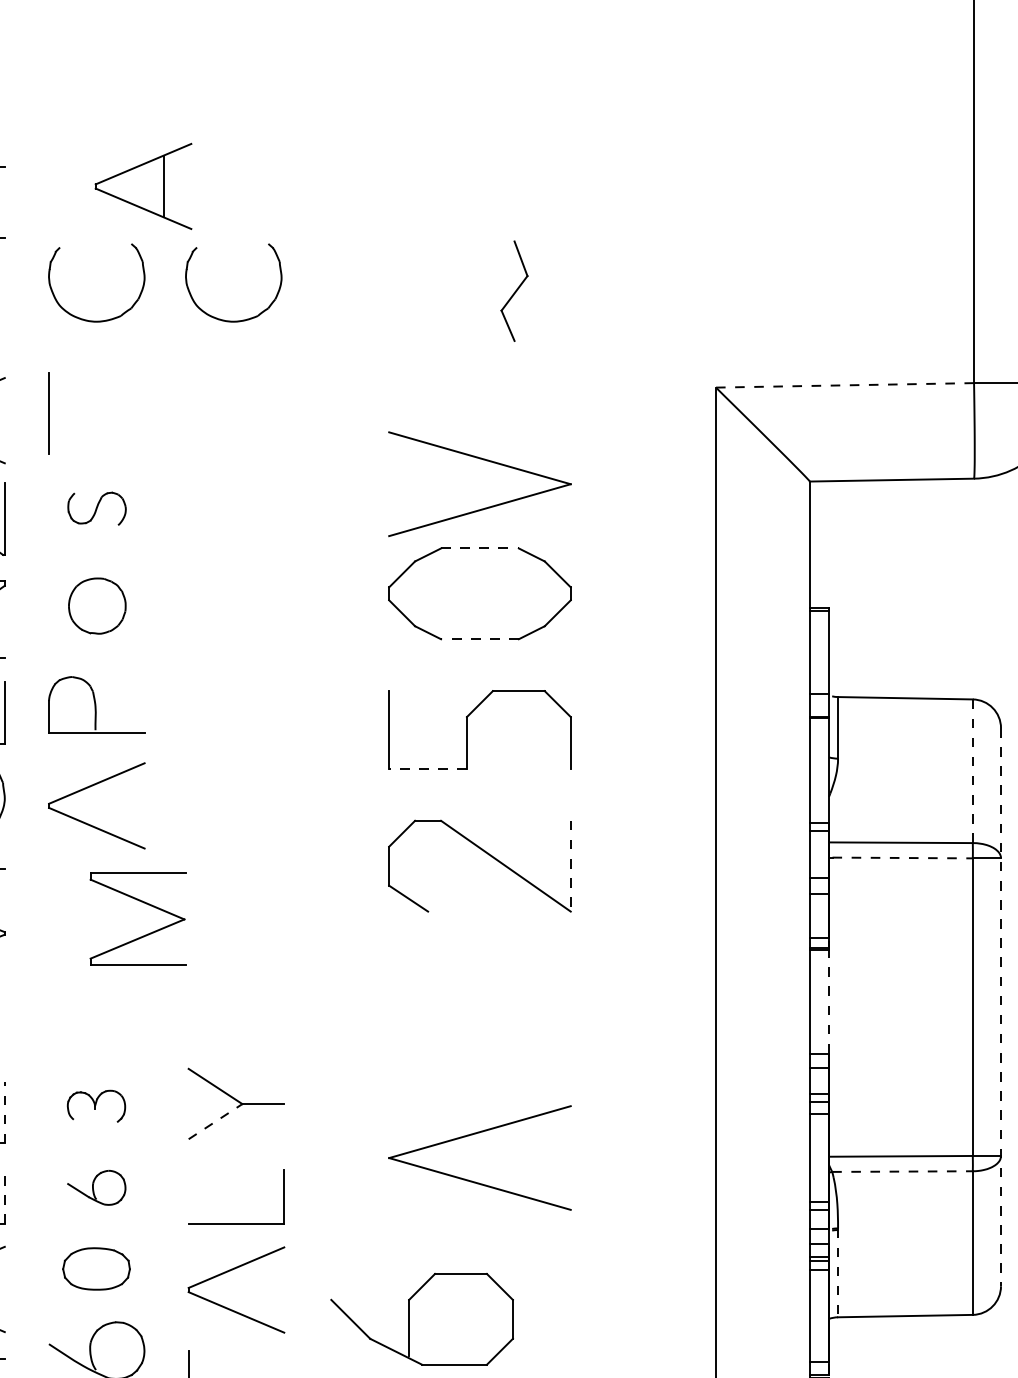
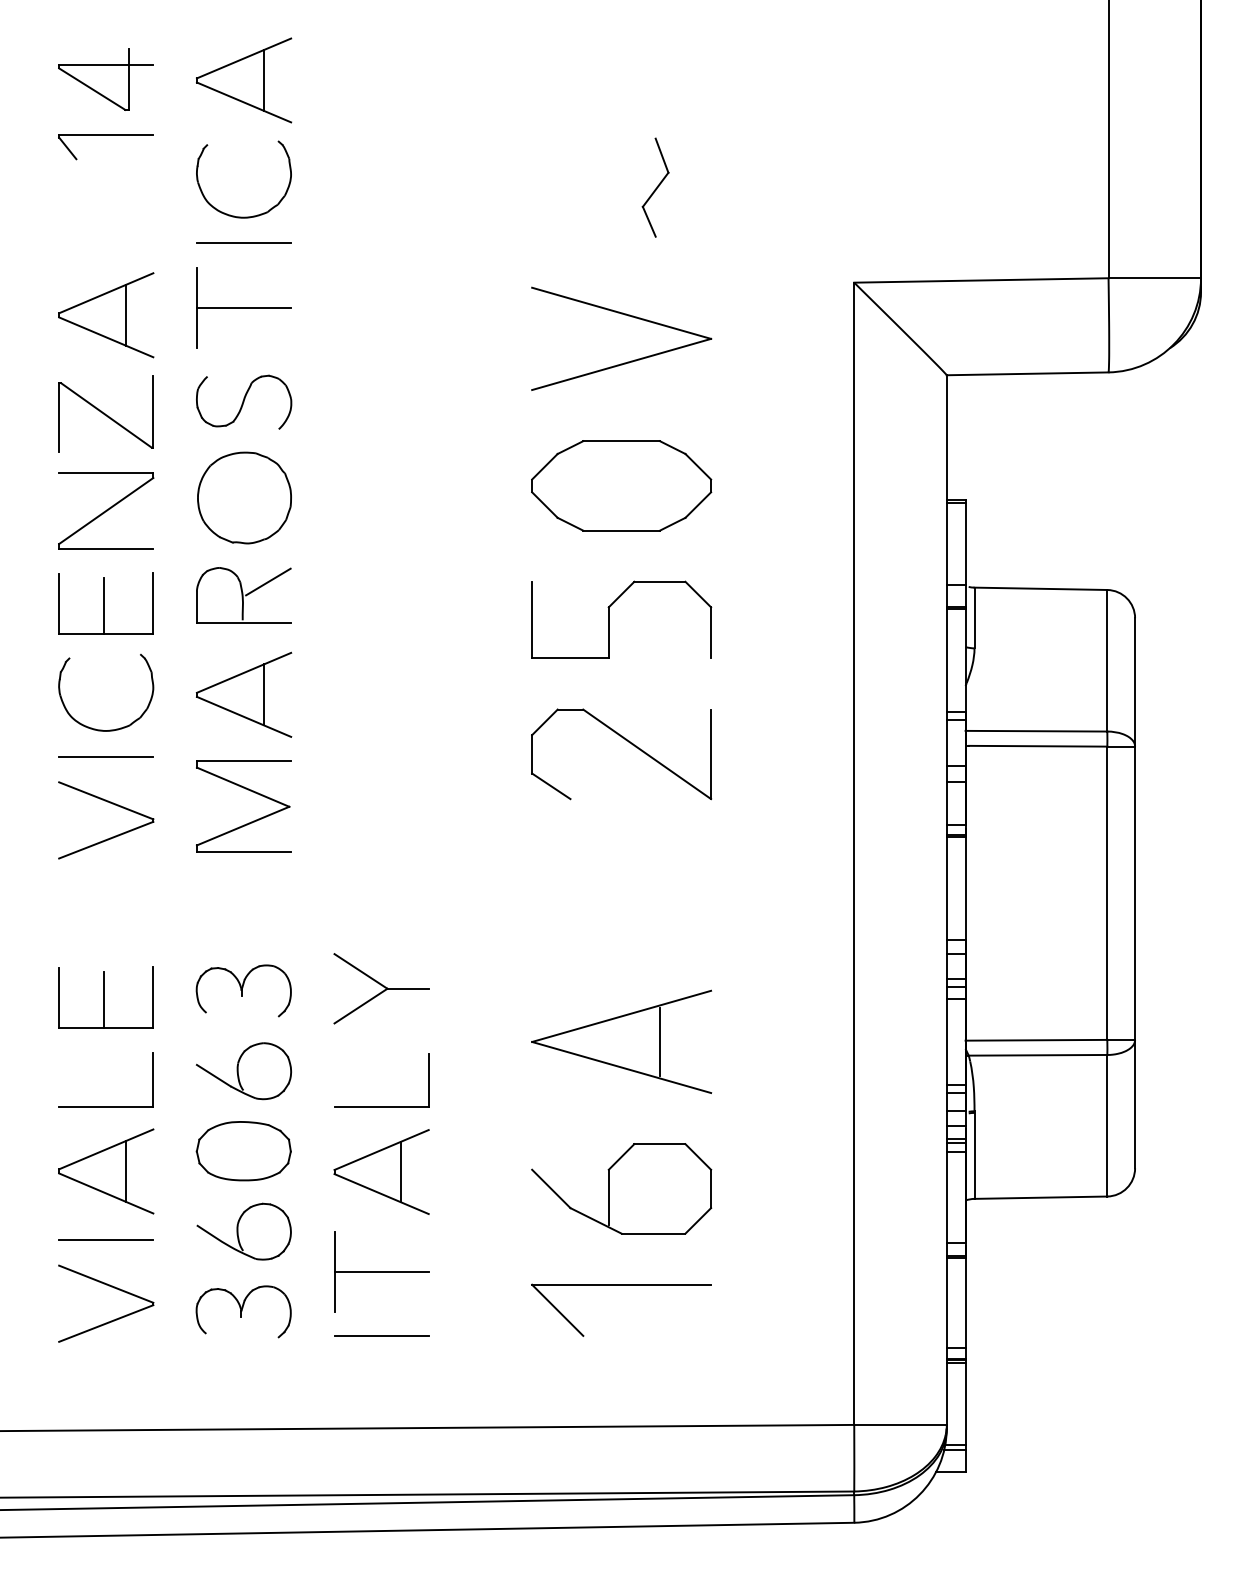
part: (143, 186) -> (244, 80), moved
part: (233, 320) -> (378, 216), removed
line: (96, 347) -> (243, 243), added
line: (845, 385) -> (981, 280), dashed -> solid
line: (96, 412) -> (243, 307), added
part: (486, 461) -> (628, 316), moved
part: (97, 508) -> (244, 401), size x1.67
line: (480, 548) -> (622, 441), dashed -> solid
part: (97, 605) -> (244, 497), size x1.67
line: (479, 639) -> (621, 530), dashed -> solid
line: (121, 690) -> (268, 581), added
line: (427, 768) -> (569, 658), dashed -> solid
line: (973, 770) -> (1107, 660), dashed -> solid
line: (116, 805) -> (263, 694), added
line: (902, 858) -> (1038, 746), dashed -> solid
line: (571, 866) -> (711, 754), dashed -> solid
part: (145, 903) -> (250, 791), moved
line: (828, 1001) -> (965, 887), dashed -> solid
line: (1001, 1007) -> (1135, 893), dashed -> solid
part: (96, 1105) -> (243, 990), size x1.67
line: (4, 1111) -> (153, 996), dashed -> solid
line: (216, 1122) -> (361, 1006), dashed -> solid
line: (518, 1157) -> (659, 1041), added
line: (902, 1171) -> (1038, 1055), dashed -> solid
part: (96, 1188) -> (243, 1071), size x1.67
line: (4, 1196) -> (153, 1079), dashed -> solid
part: (96, 1269) -> (243, 1151), size x1.43
line: (838, 1273) -> (974, 1155), dashed -> solid
line: (256, 1289) -> (401, 1171), added
part: (422, 1318) -> (621, 1188), moved

